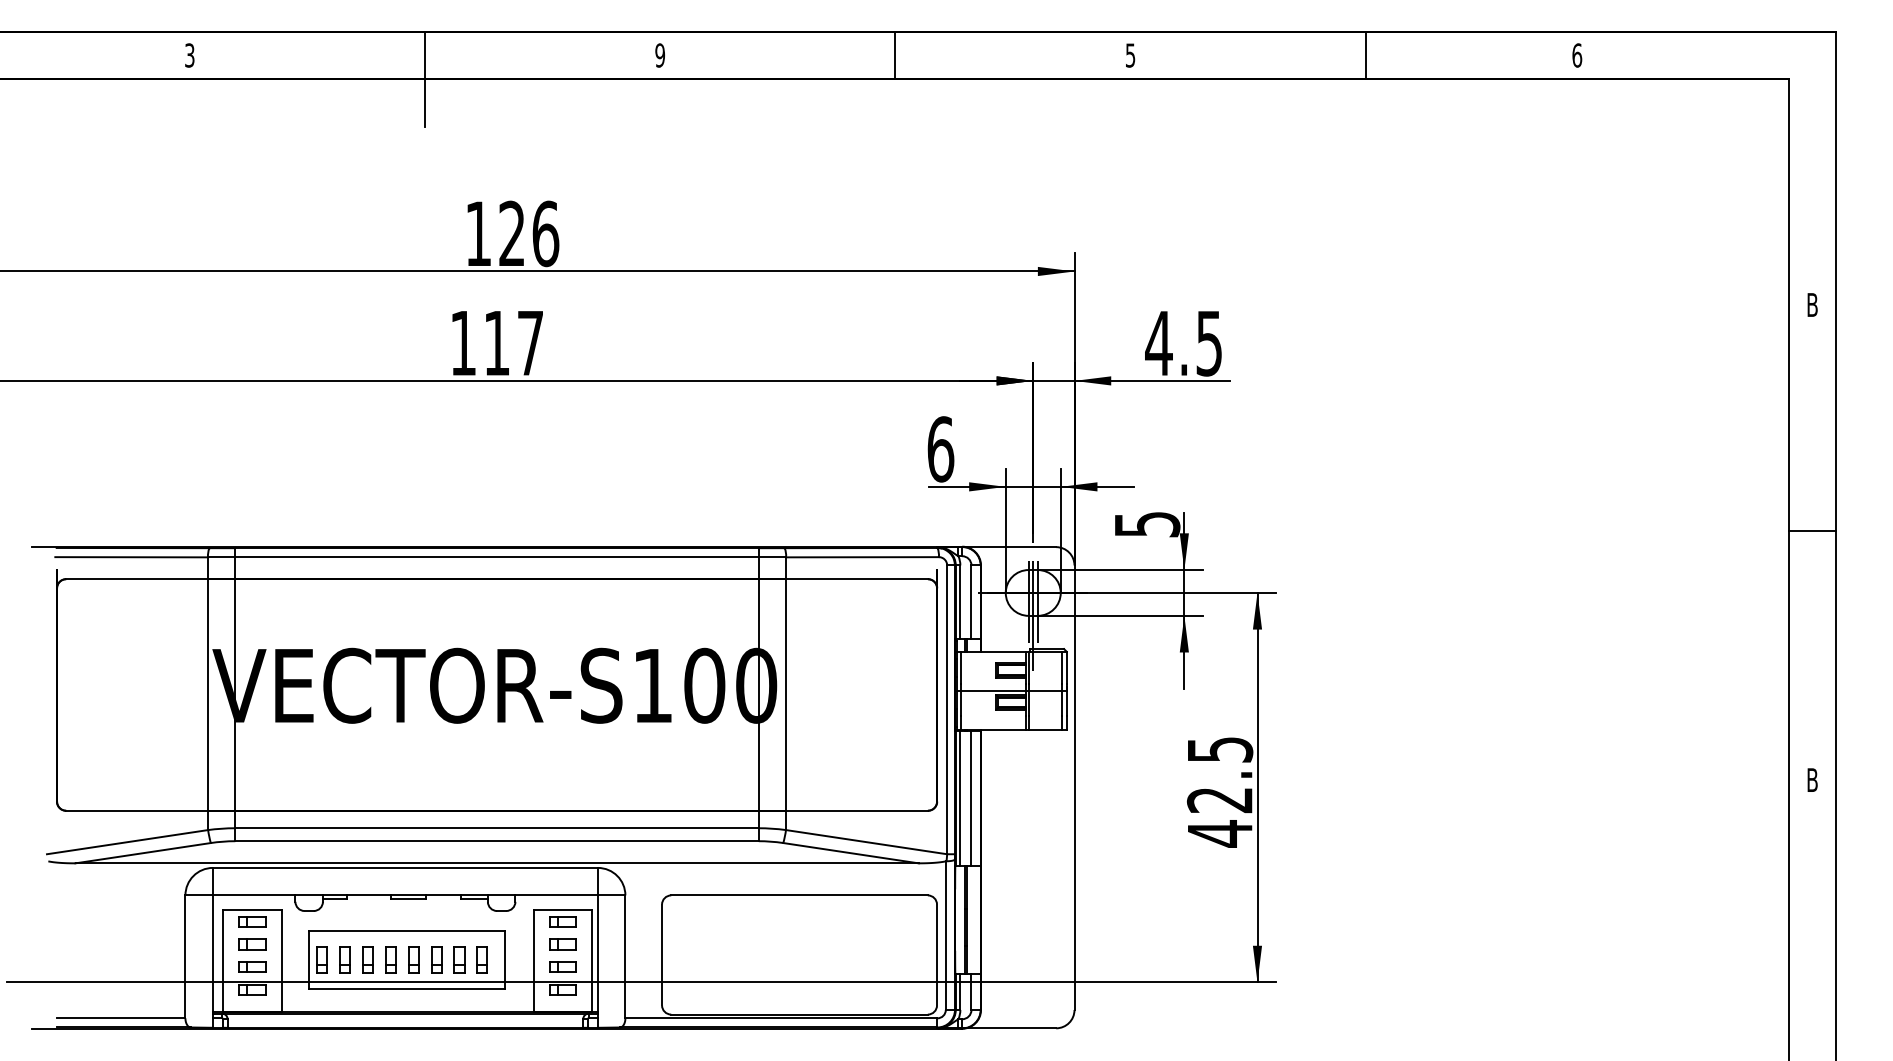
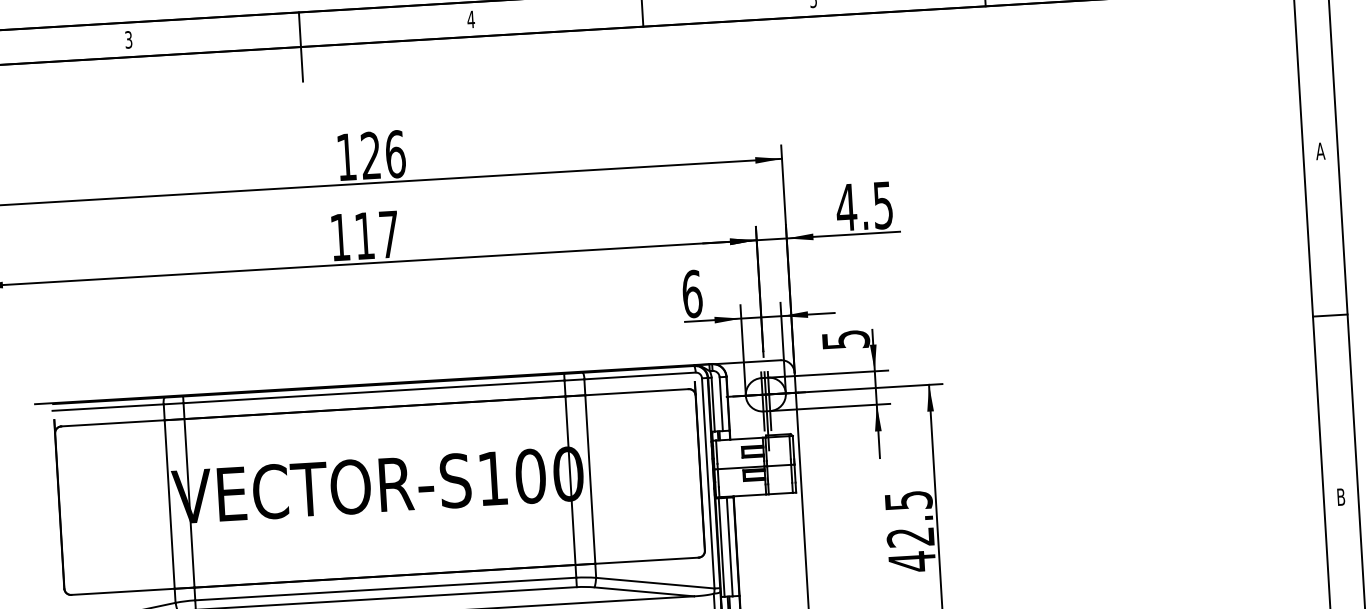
text: (660, 55) -> (471, 19), 9 -> 4
text: (1812, 304) -> (1320, 150), B -> A

